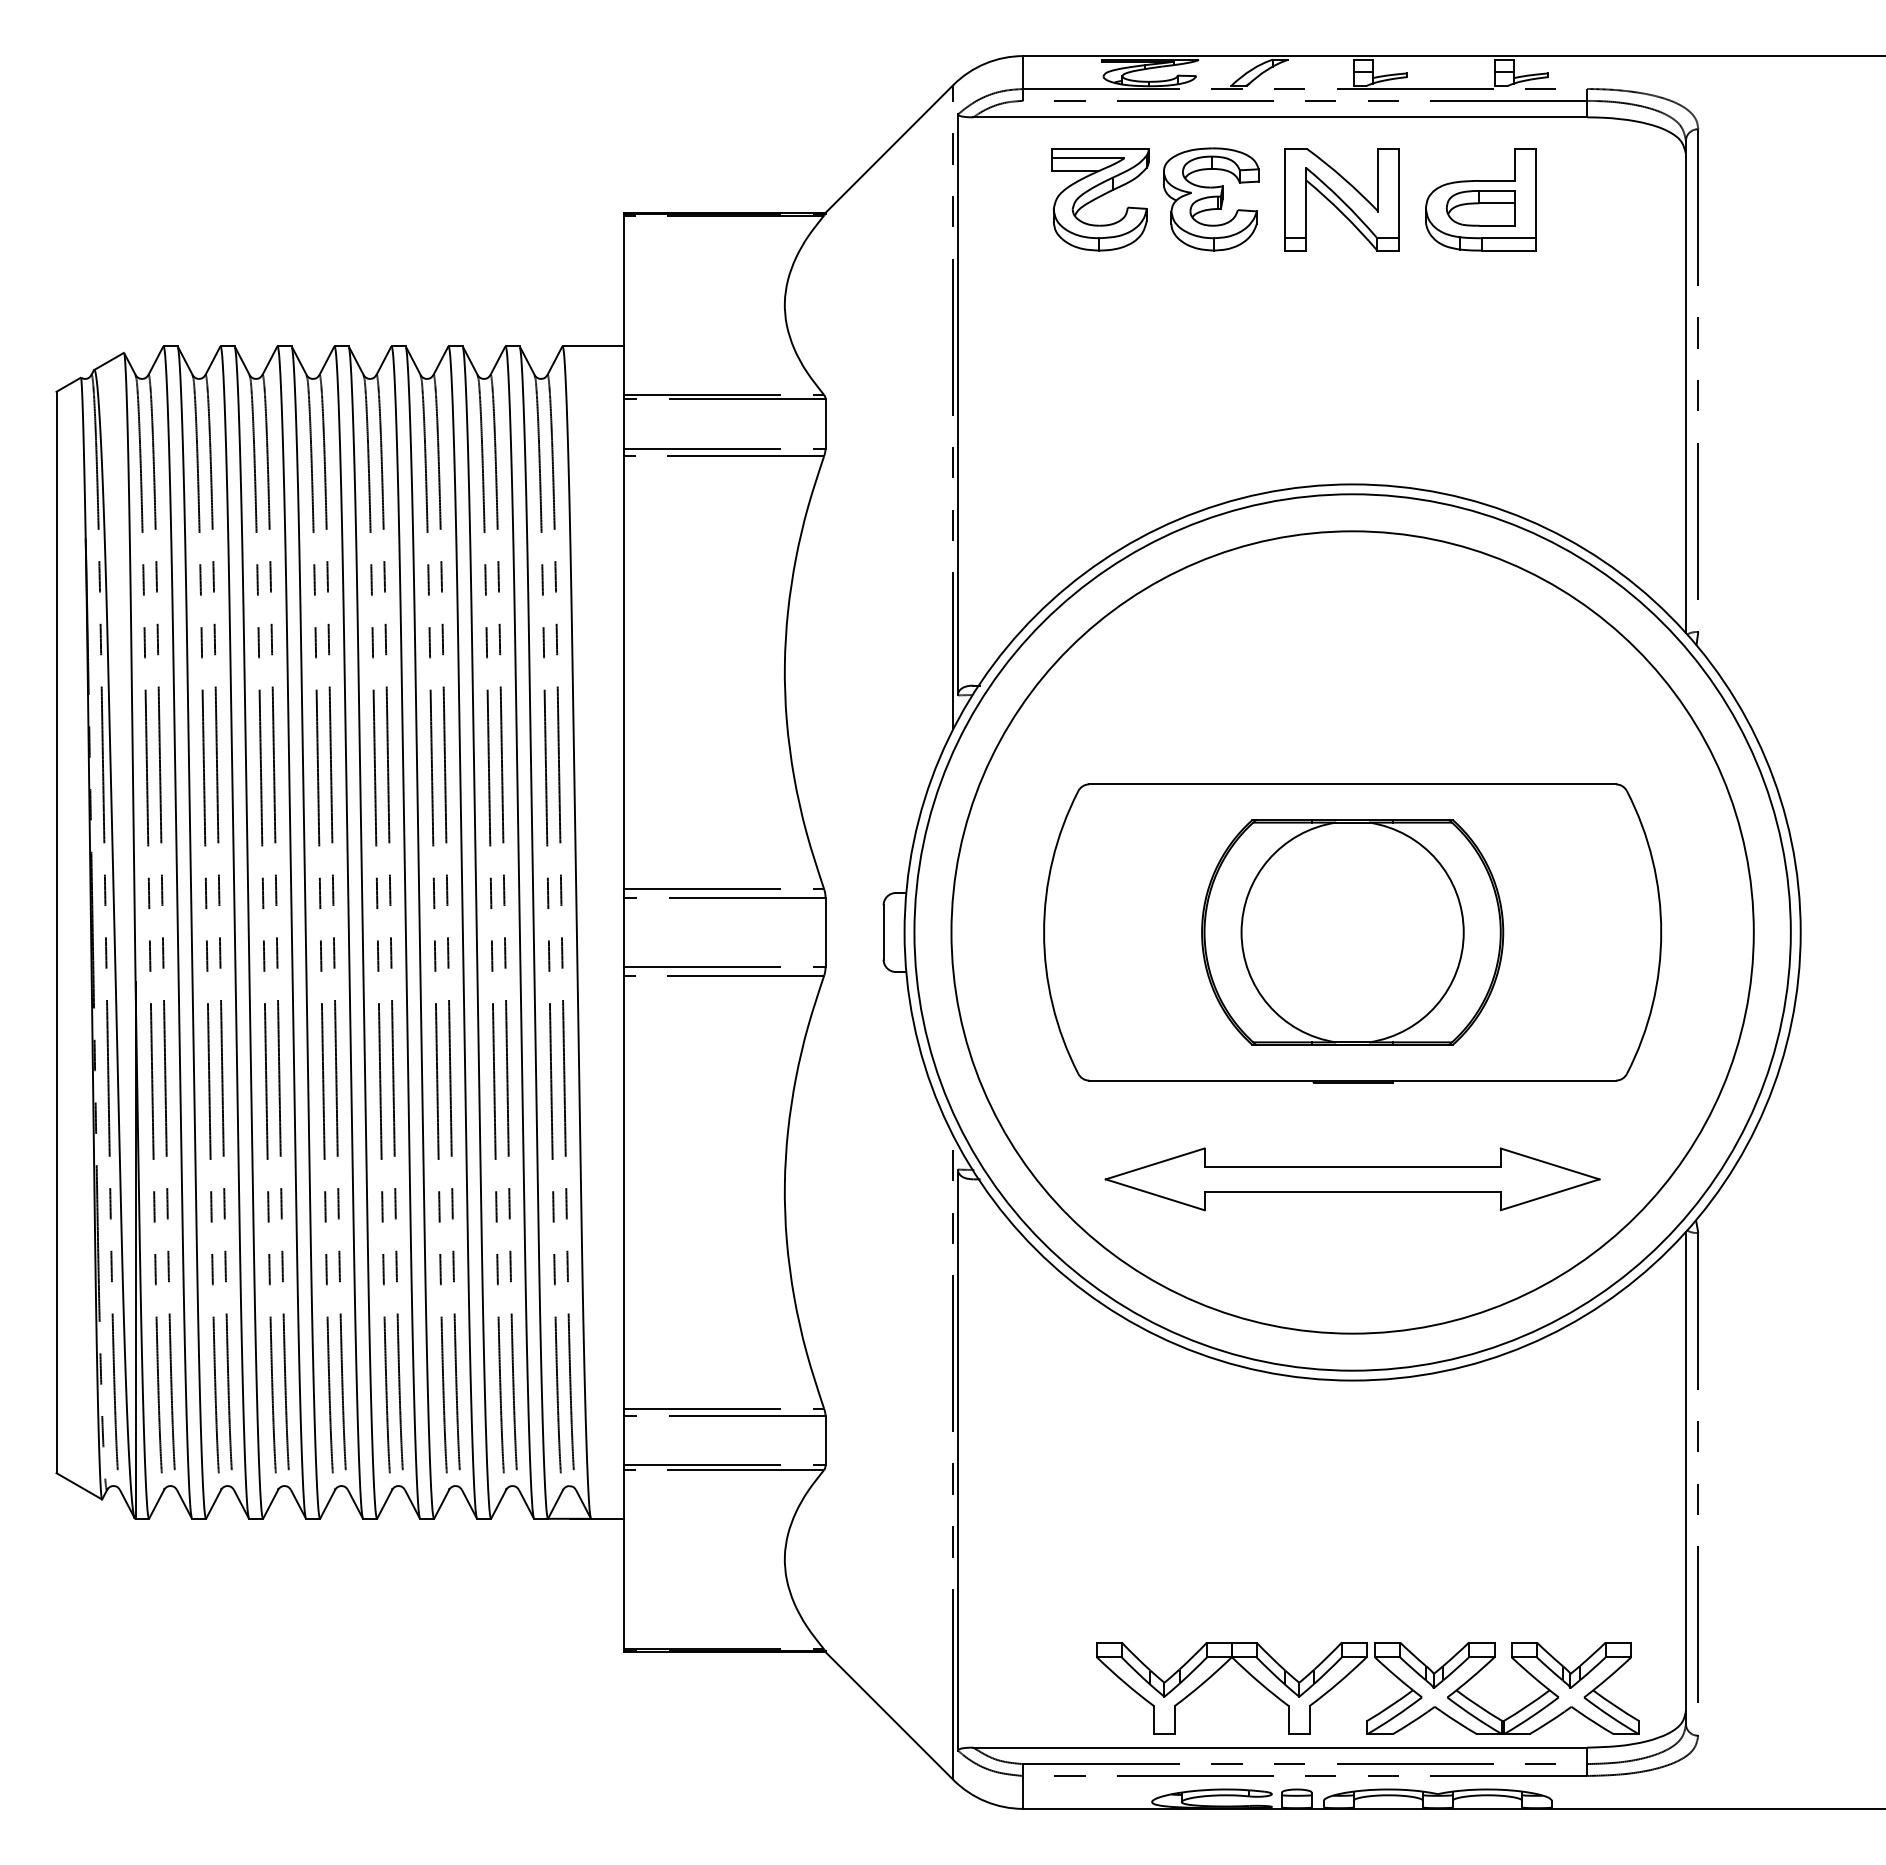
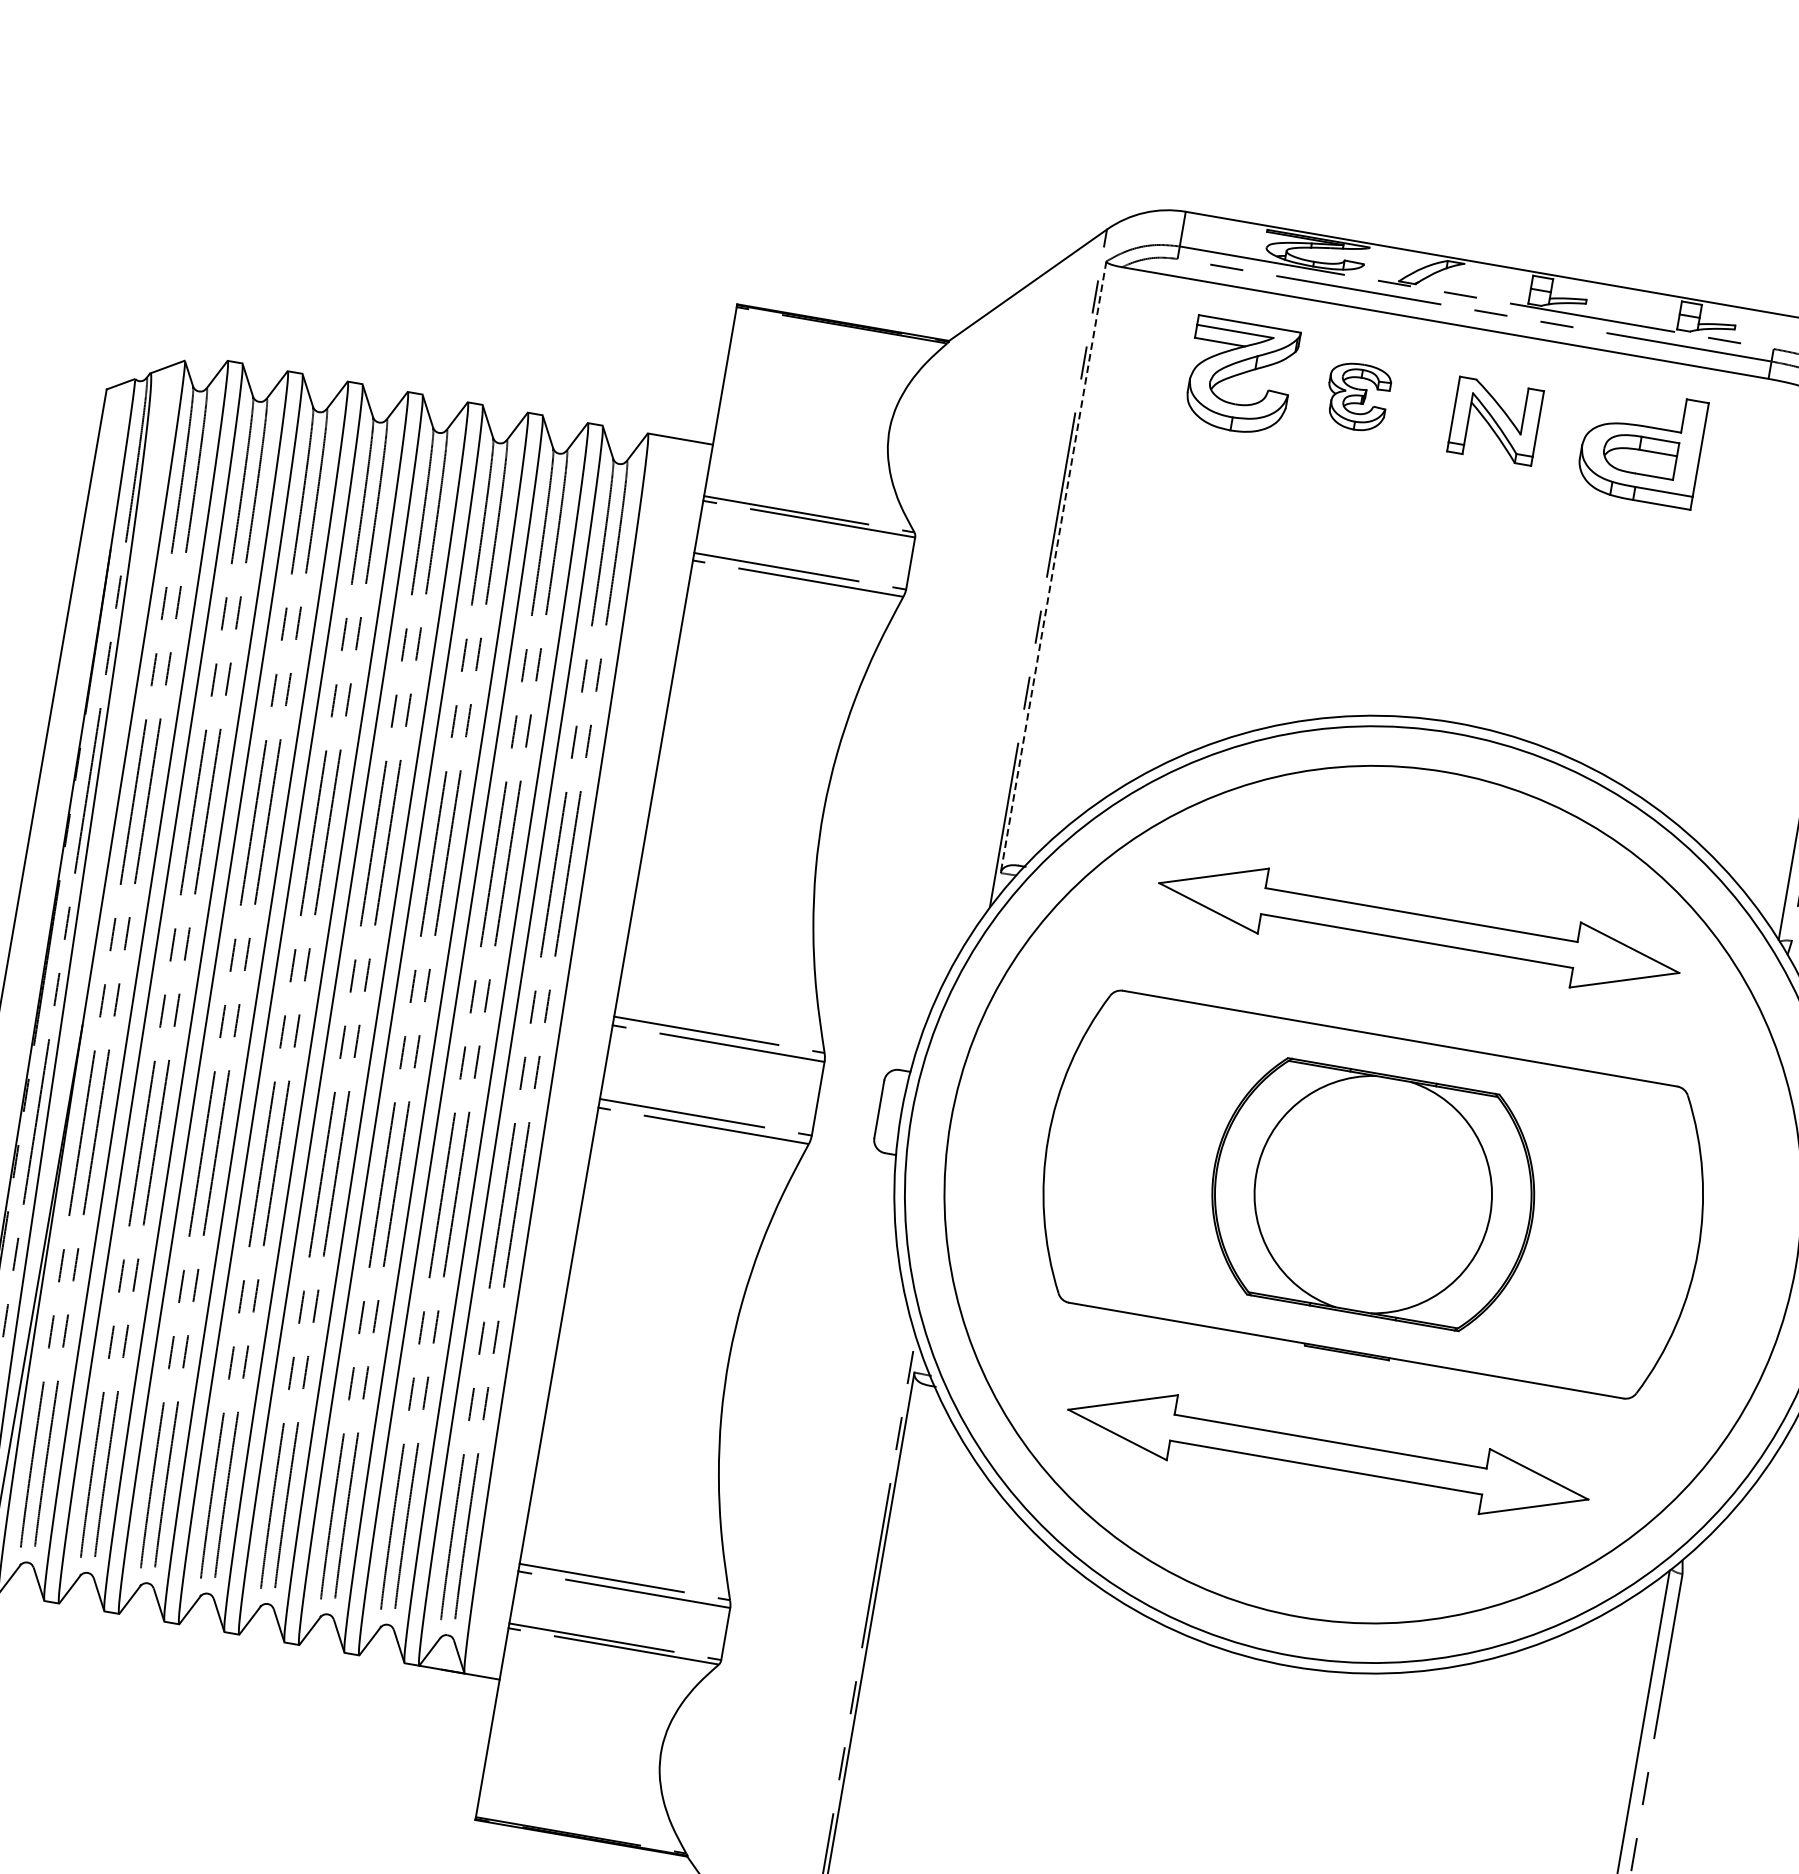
part: (1211, 199) -> (1357, 397), size x0.6
part: (1341, 199) -> (1494, 420), size x0.7
line: (957, 405) -> (1053, 567), solid -> dashed
part: (1352, 679) -> (1419, 928), added

